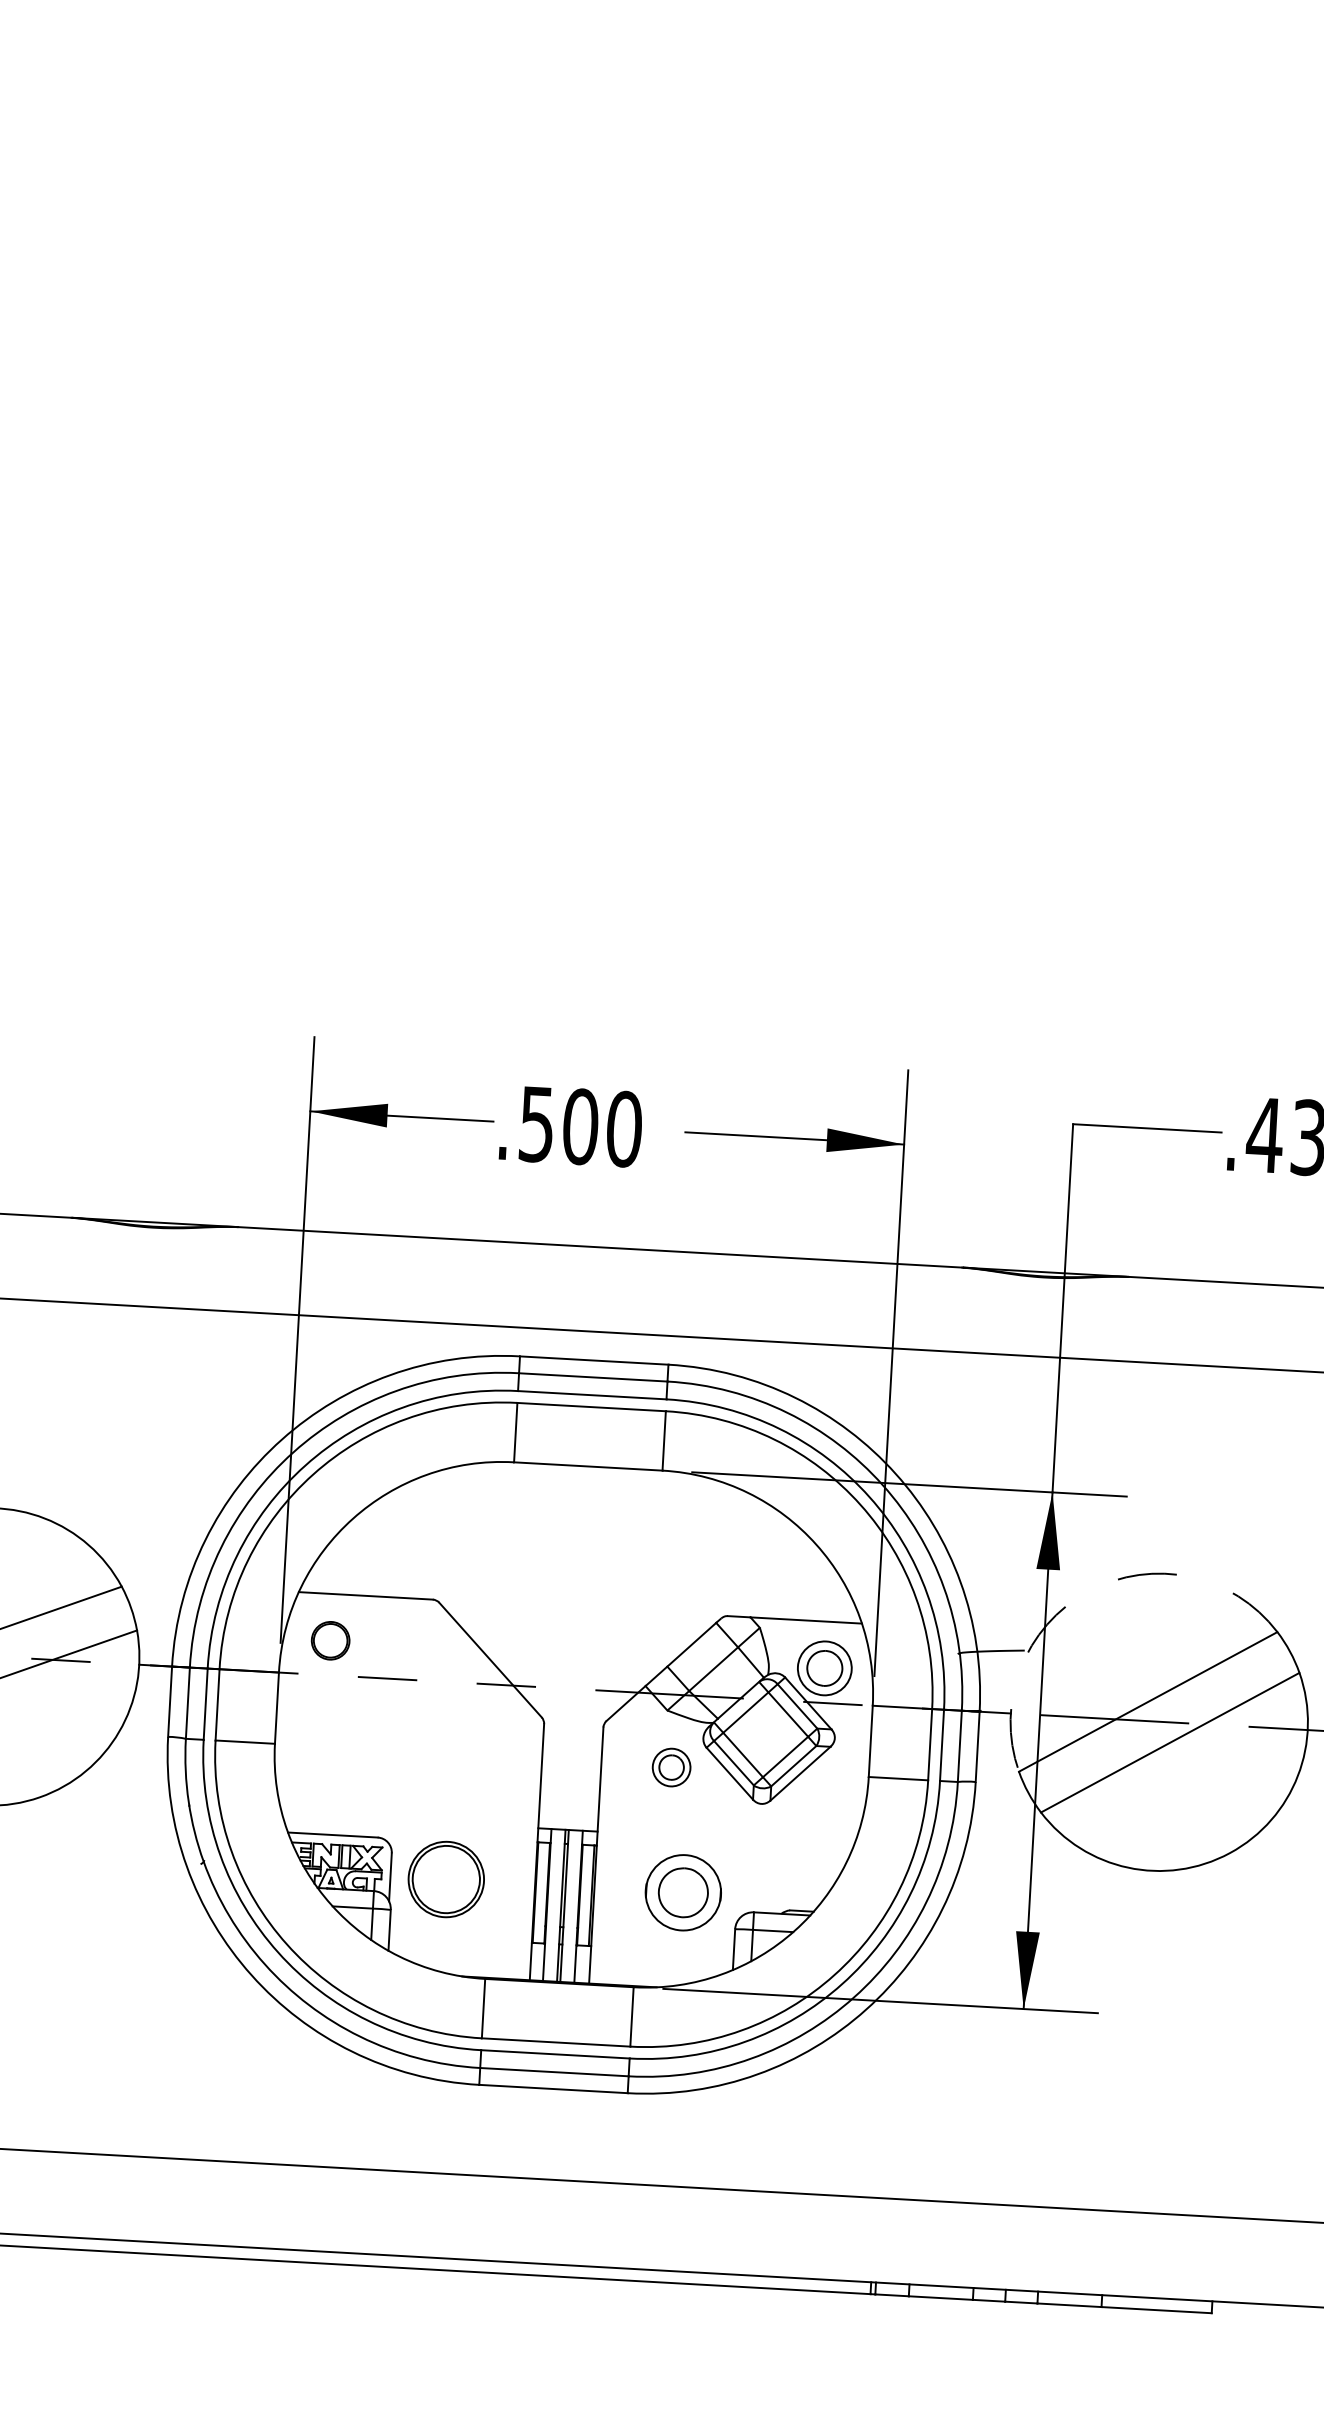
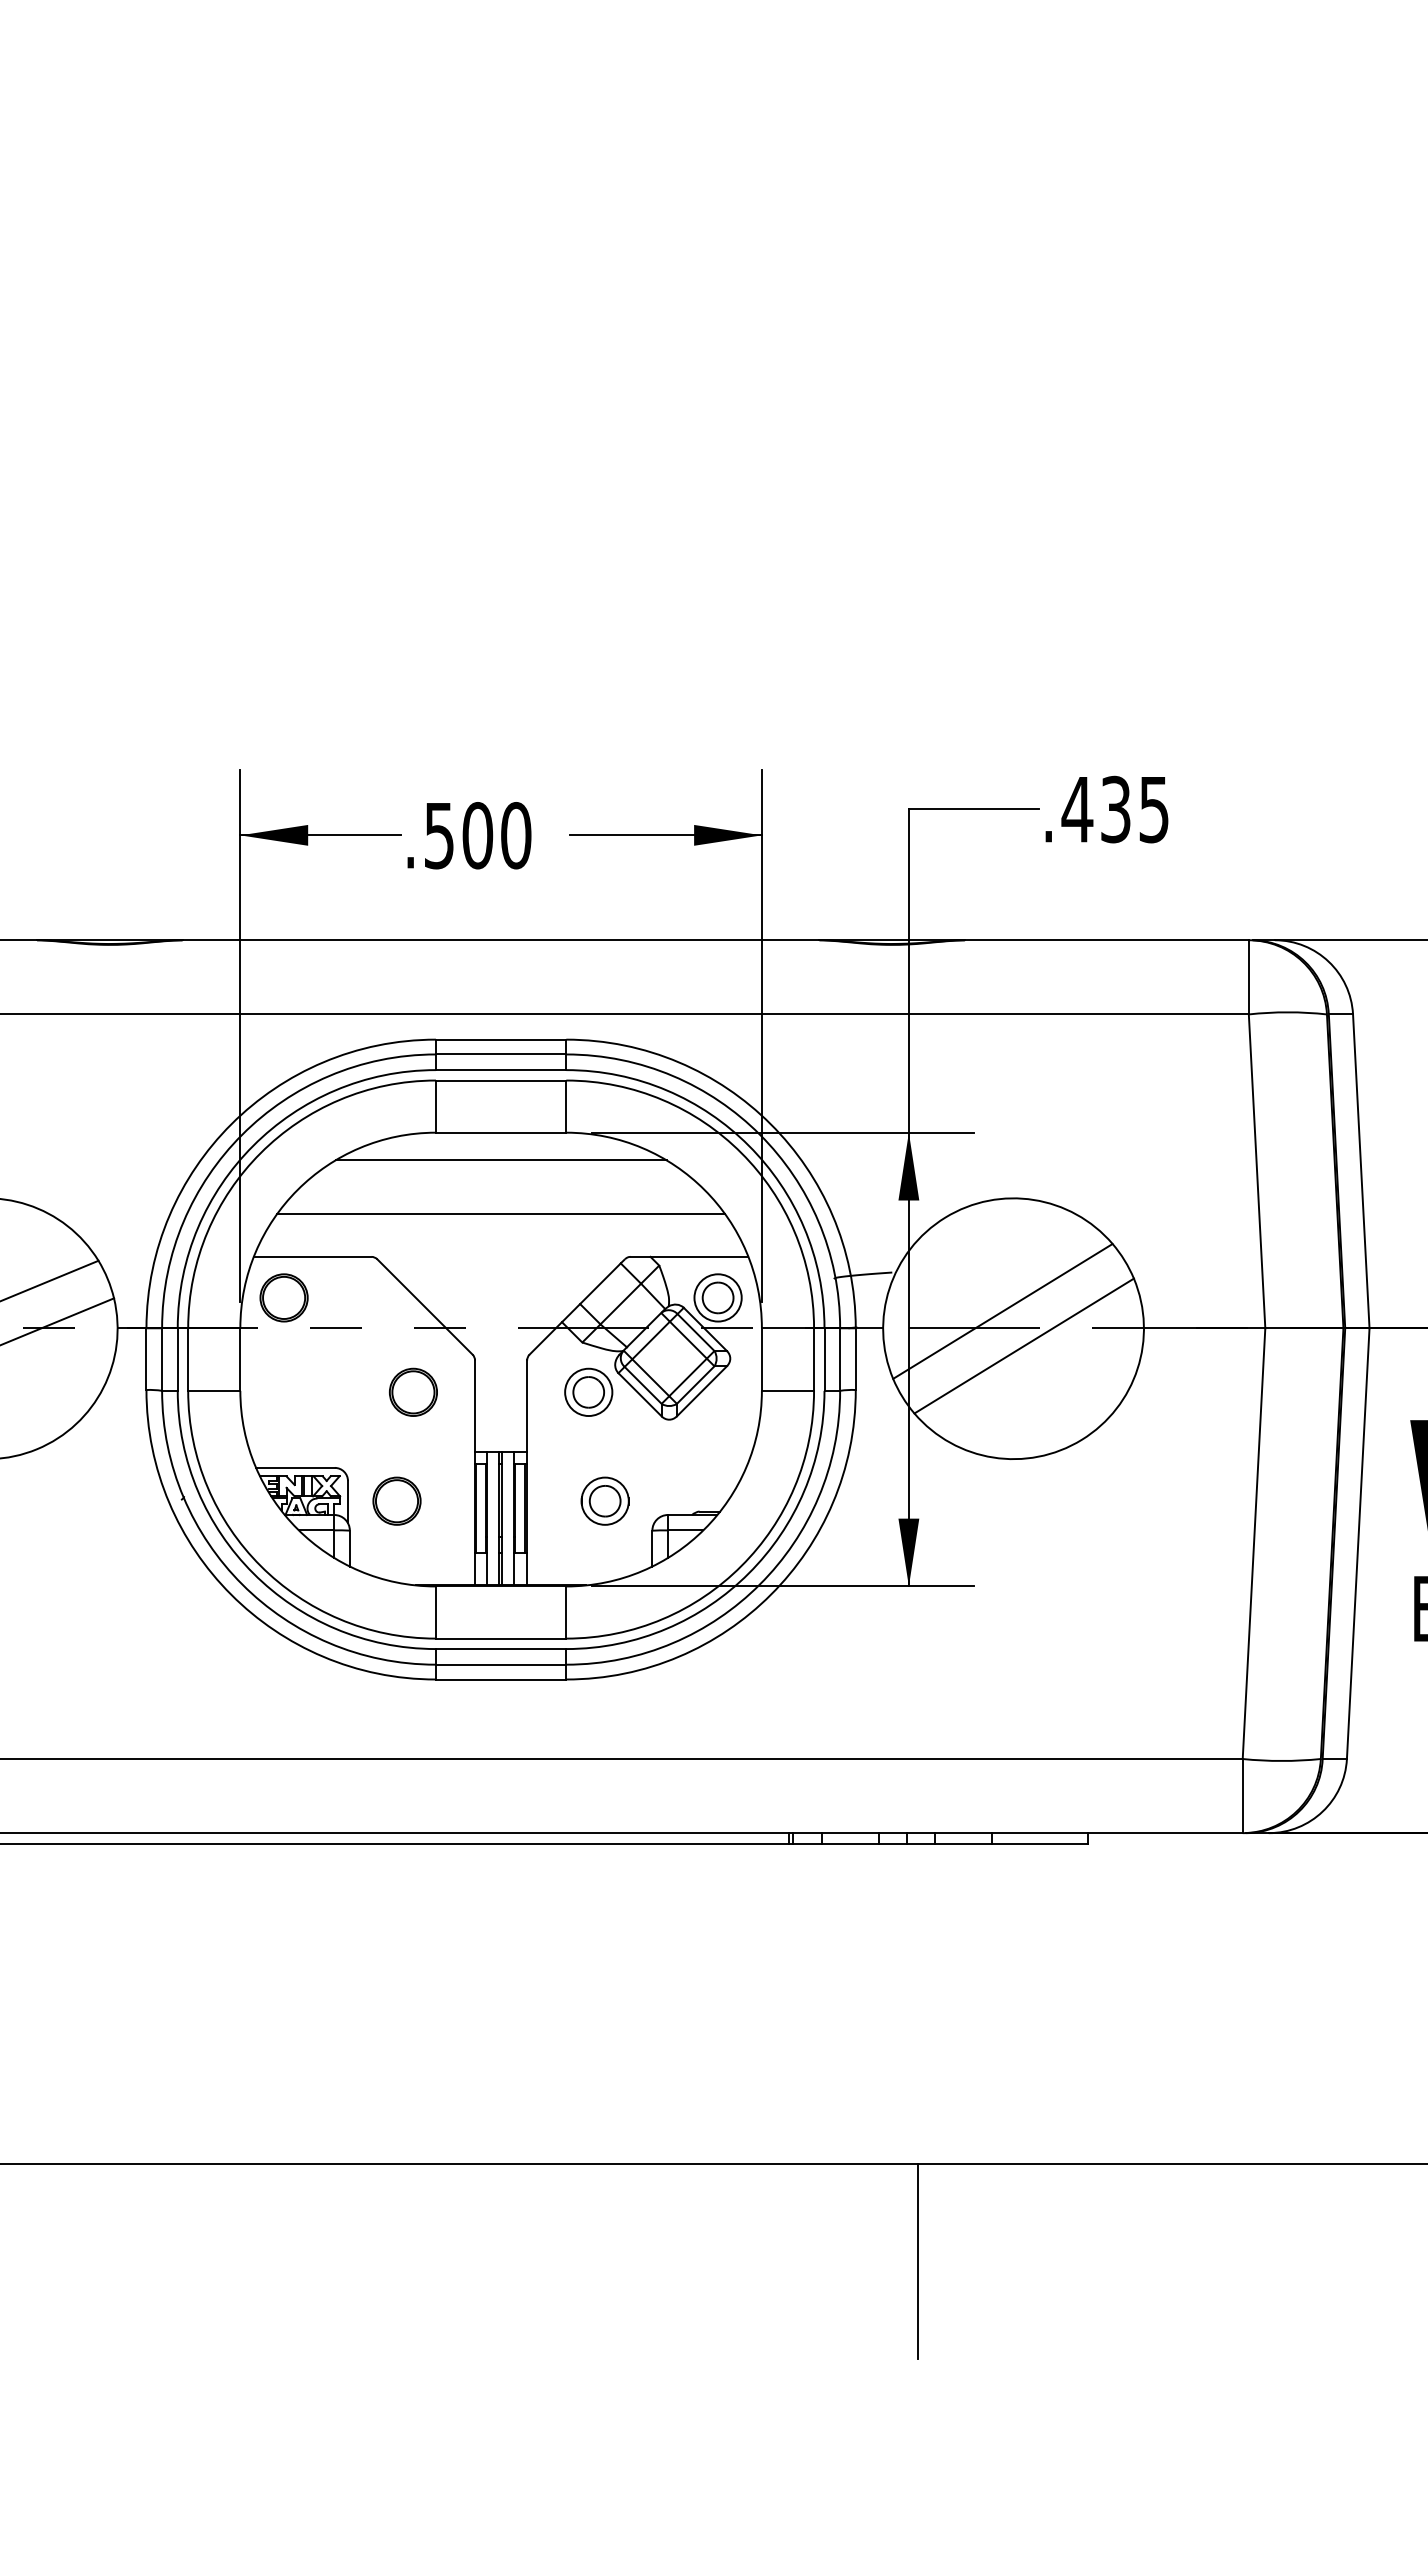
line: (585, 1498) -> (500, 1160), added
line: (582, 1558) -> (500, 1213), added
arc: (1088, 1591) -> (945, 1217), dashed -> solid
part: (330, 1640) -> (283, 1297), size x1.43
part: (472, 1755) -> (413, 1391), added
part: (671, 1766) -> (588, 1391), size x1.43
part: (445, 1878) -> (396, 1500), size x0.71
part: (682, 1891) -> (604, 1500), size x0.71

